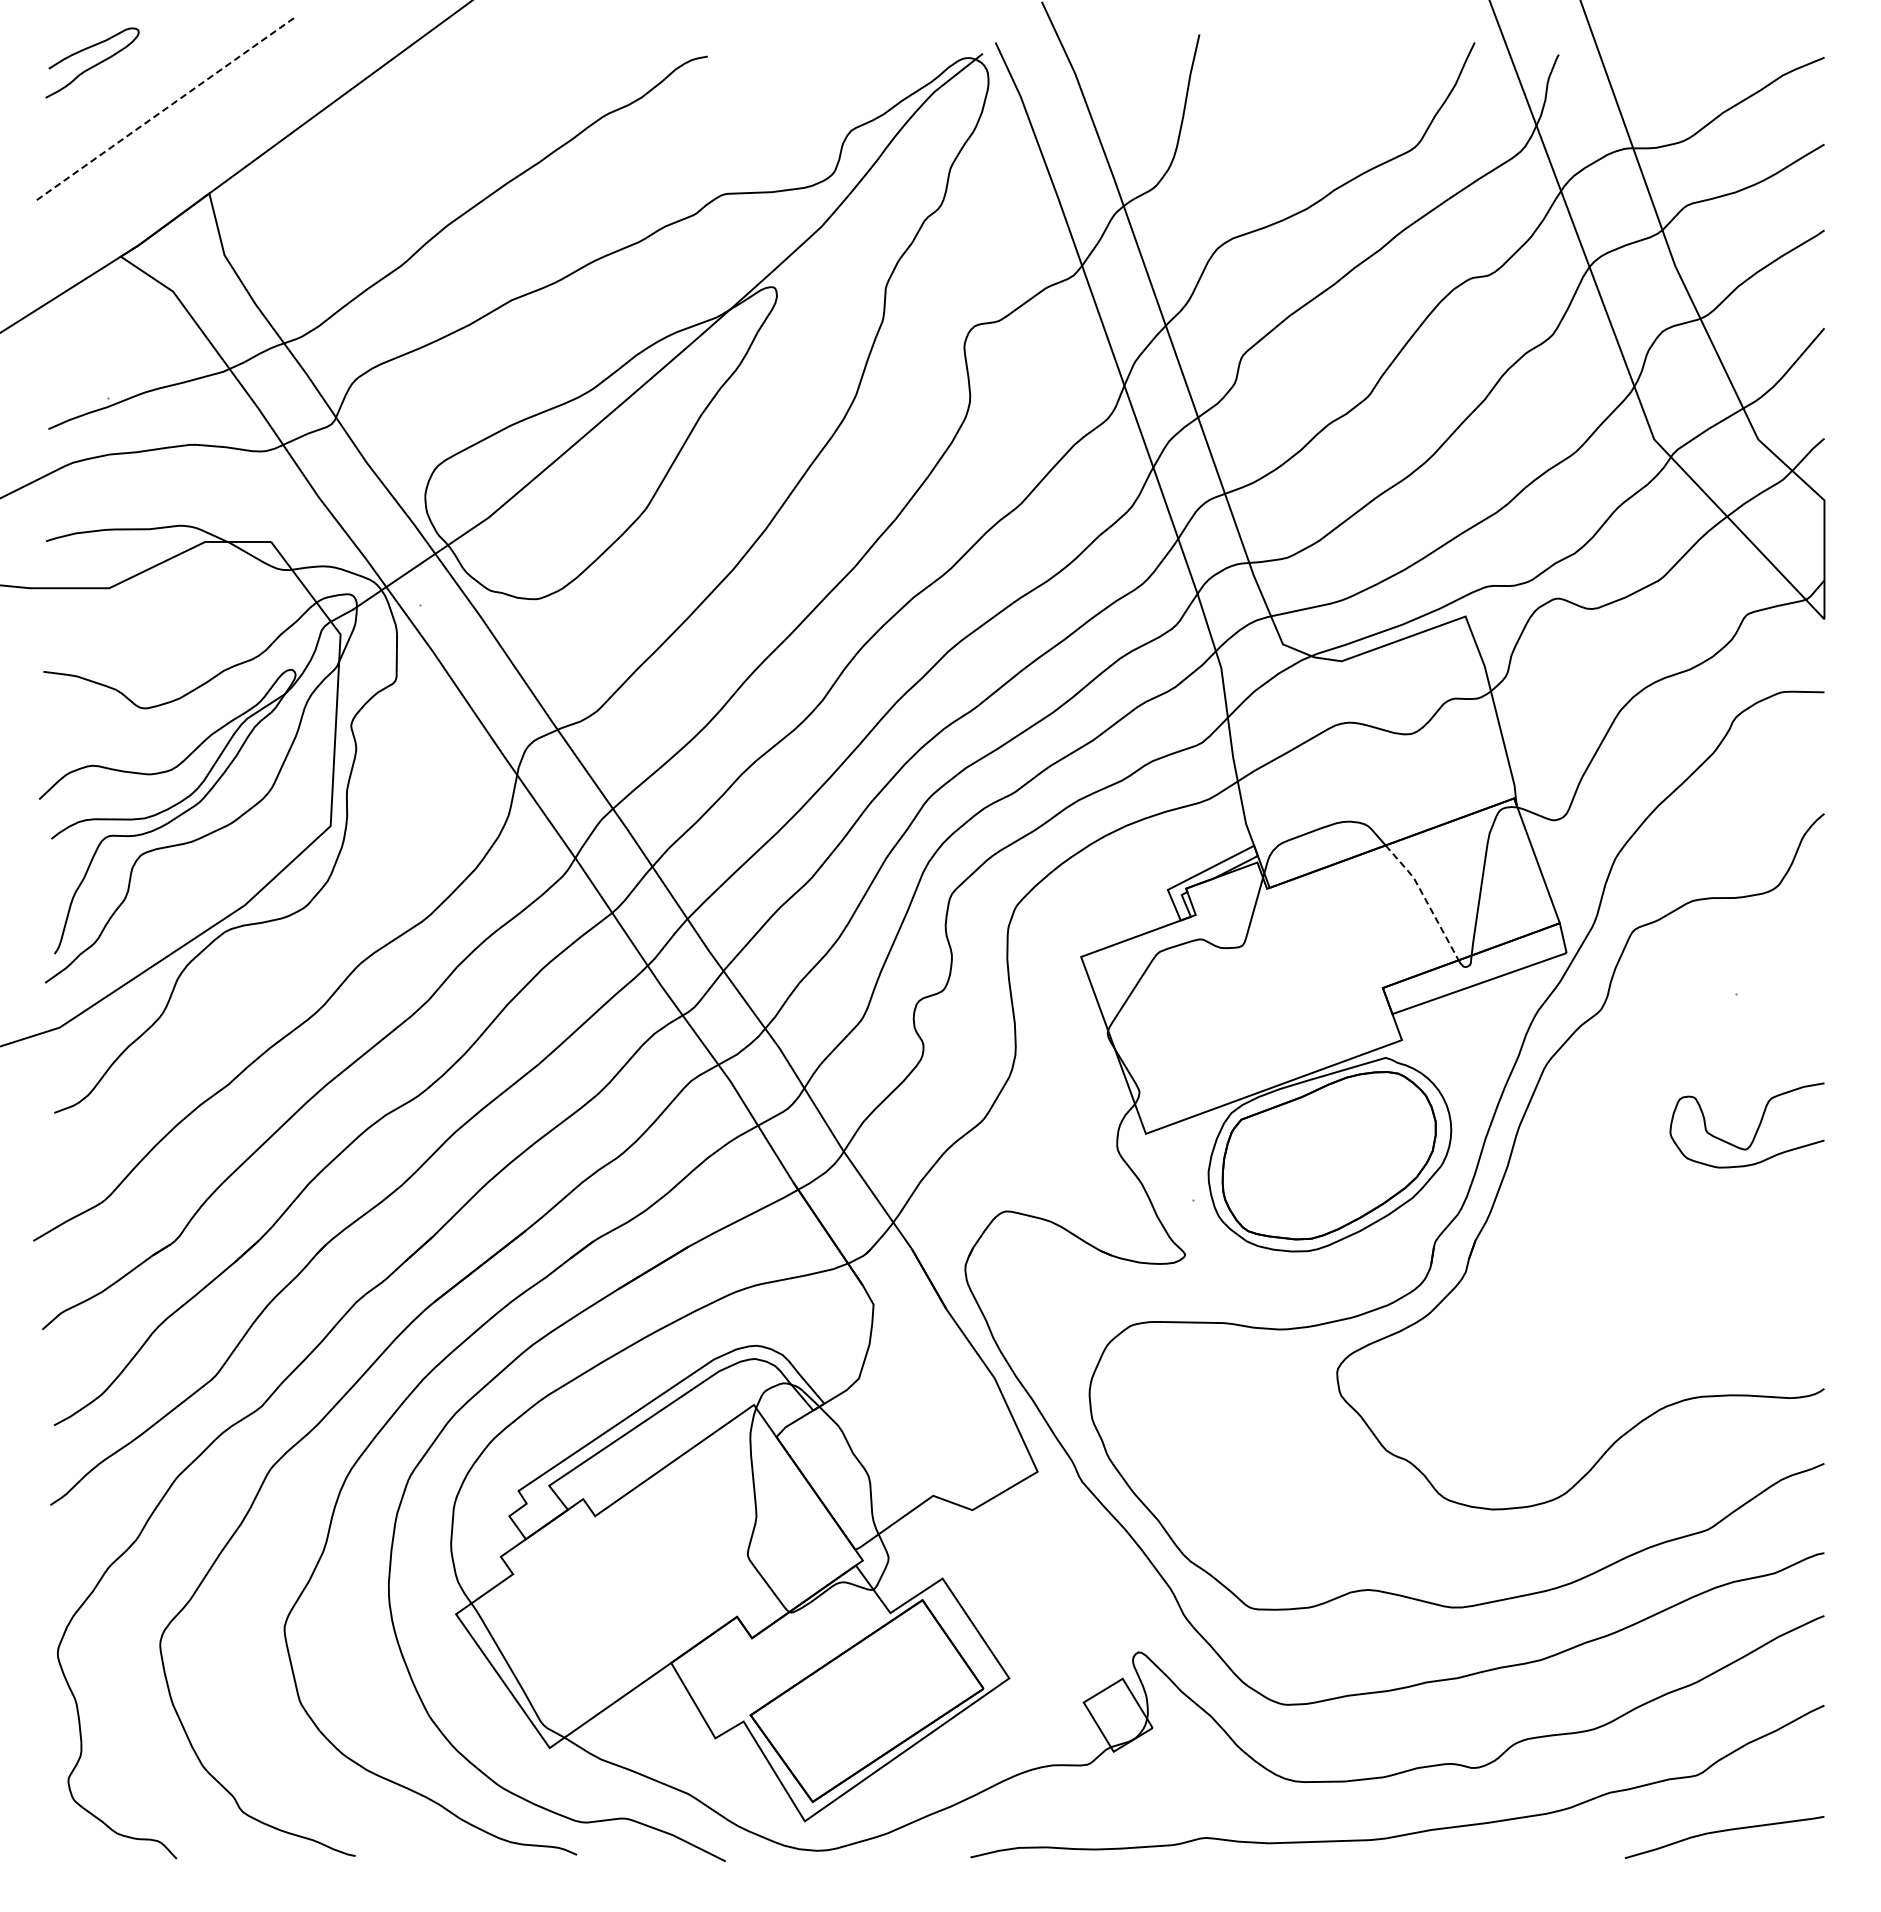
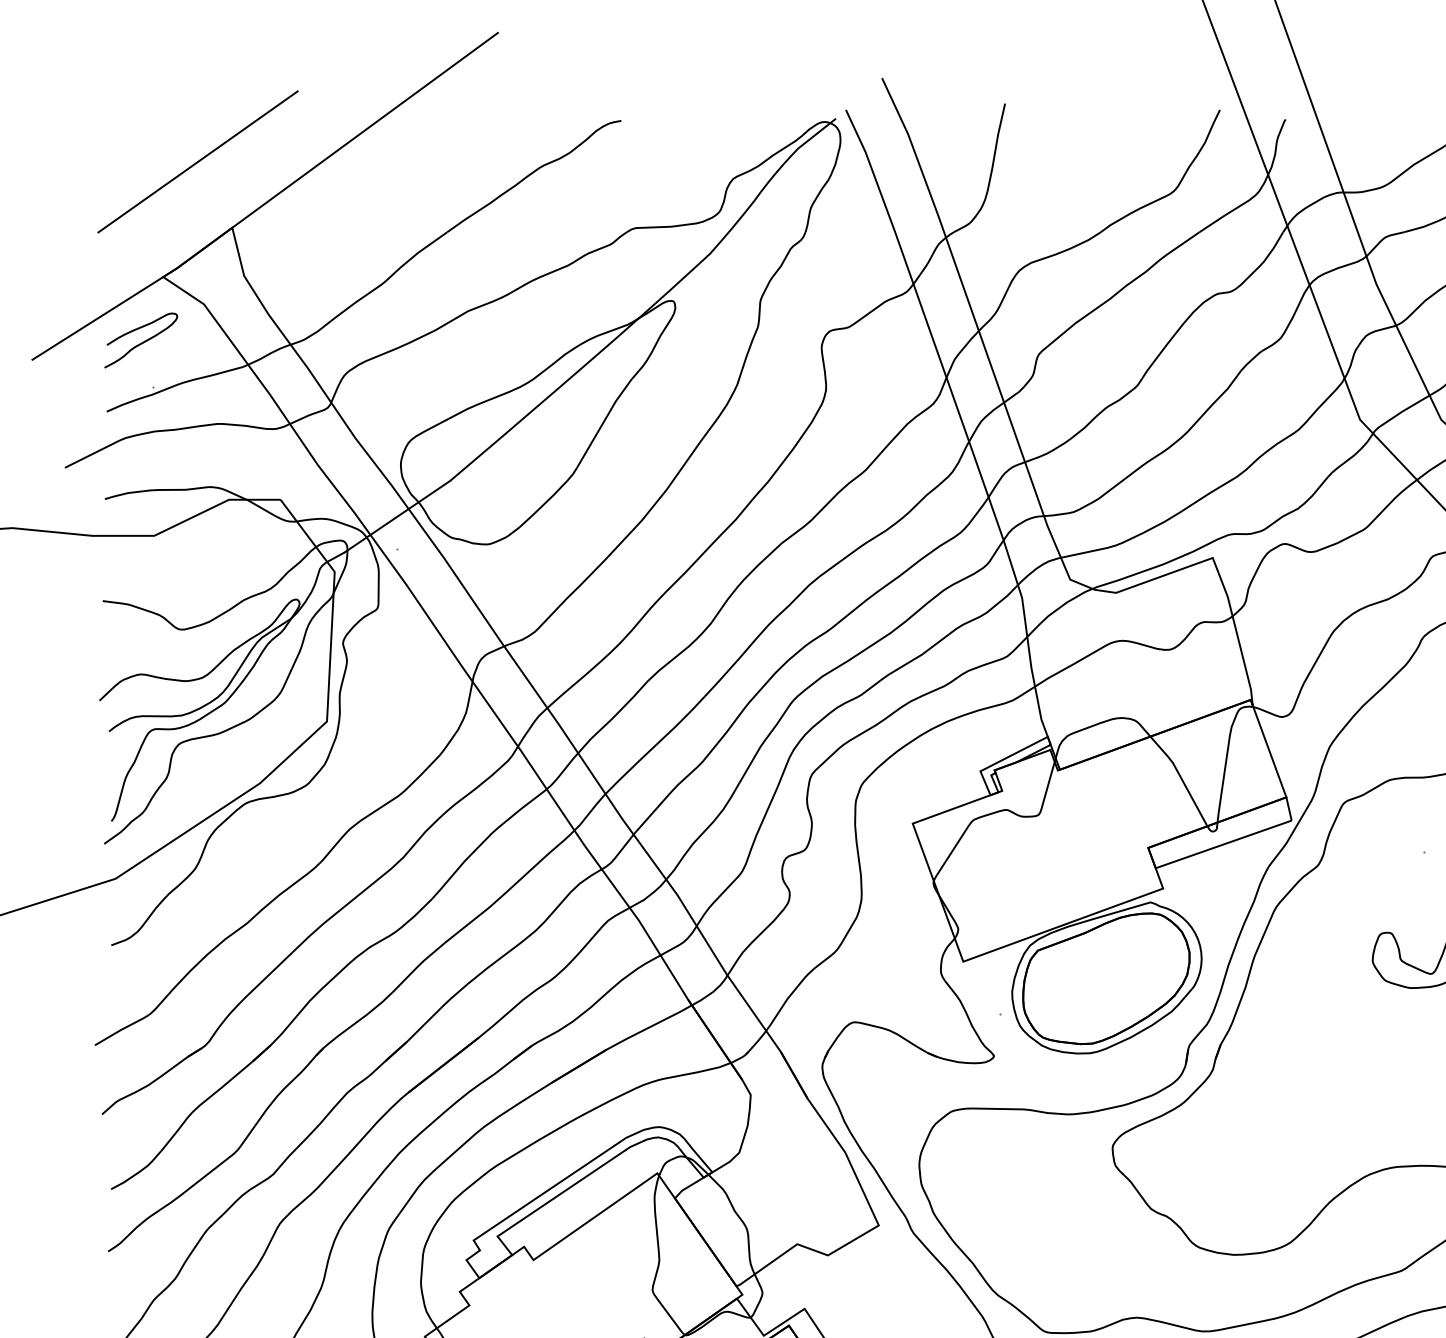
curve: (93, 65) -> (141, 342), moved
line: (165, 109) -> (198, 162), dashed -> solid
line: (1425, 899) -> (1181, 778), dashed -> solid

